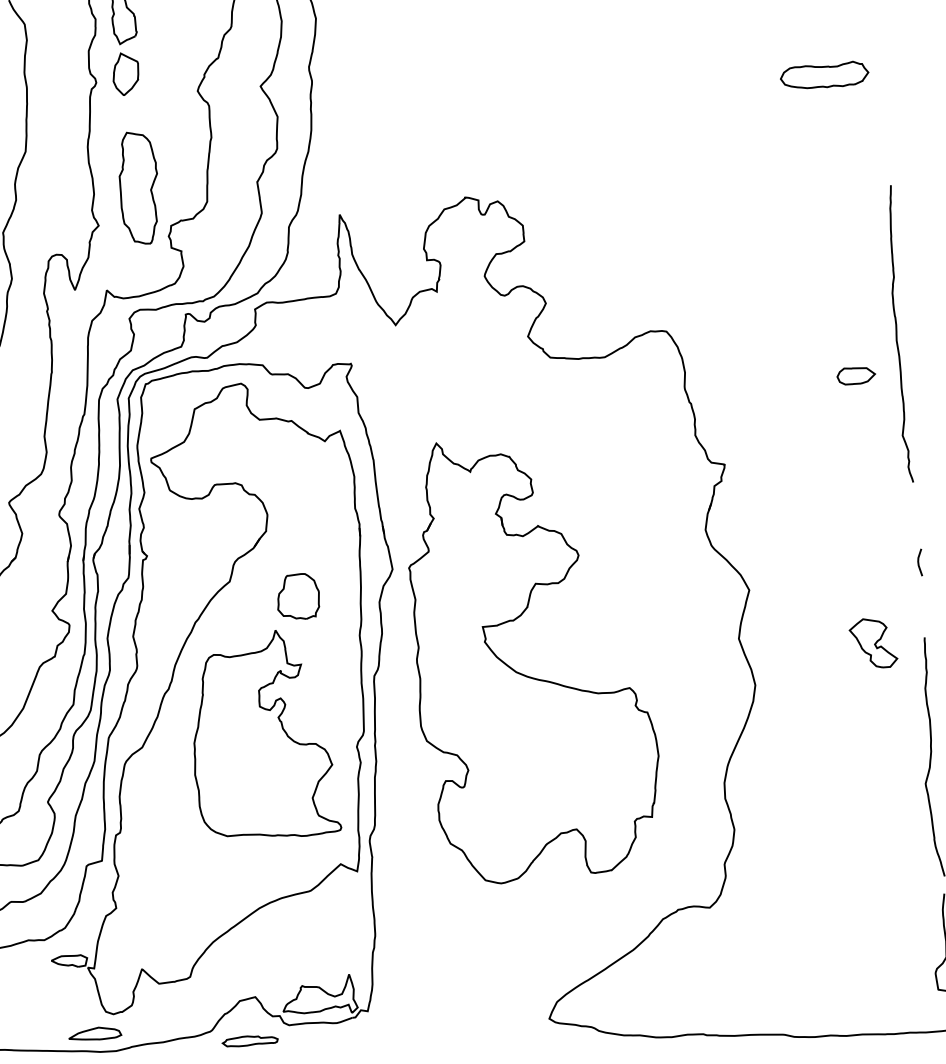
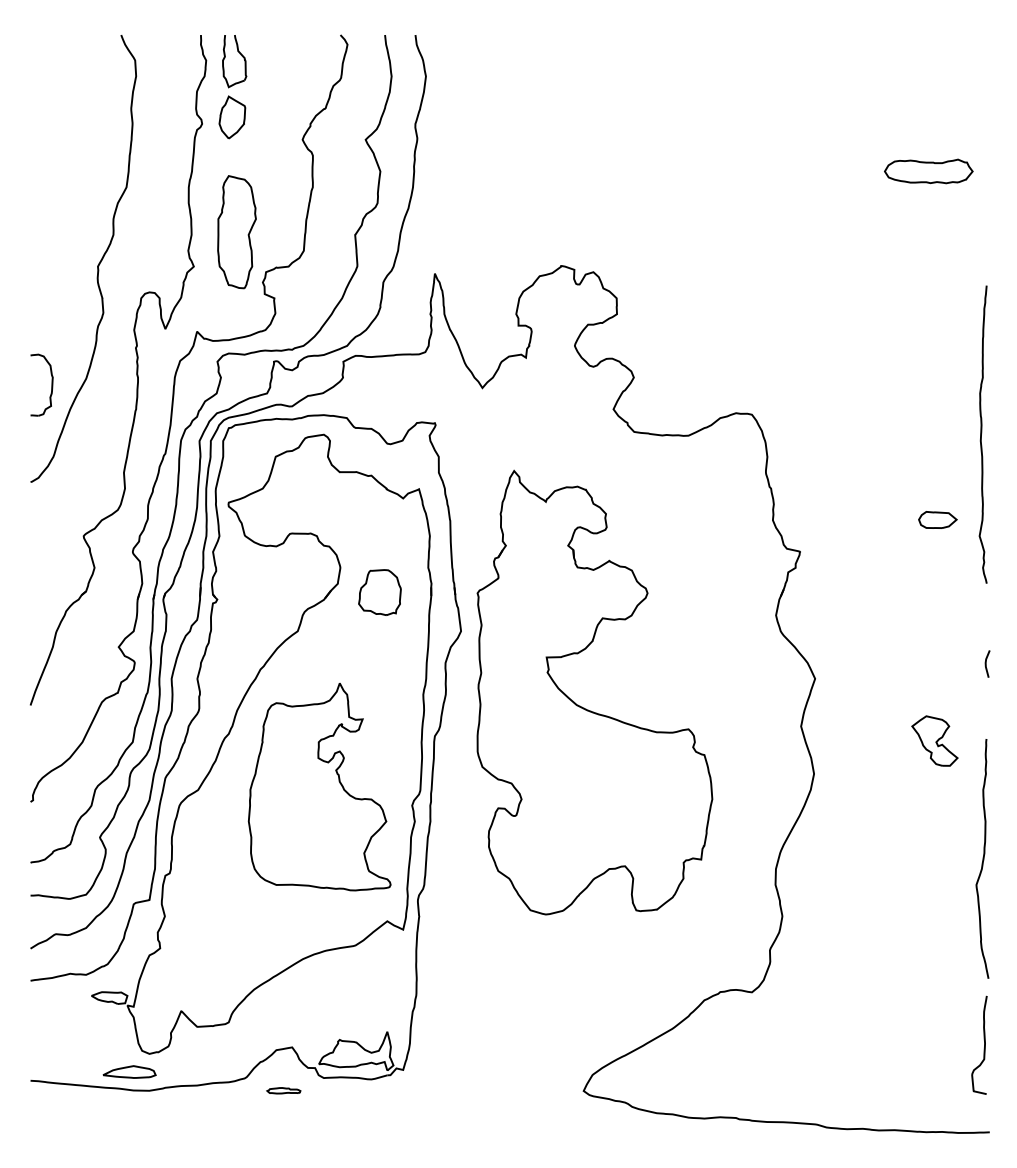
part: (855, 375) -> (937, 519), moved
part: (297, 596) -> (379, 592), moved
part: (526, 674) -> (586, 708), moved
part: (249, 1040) -> (283, 1090), size x0.6

